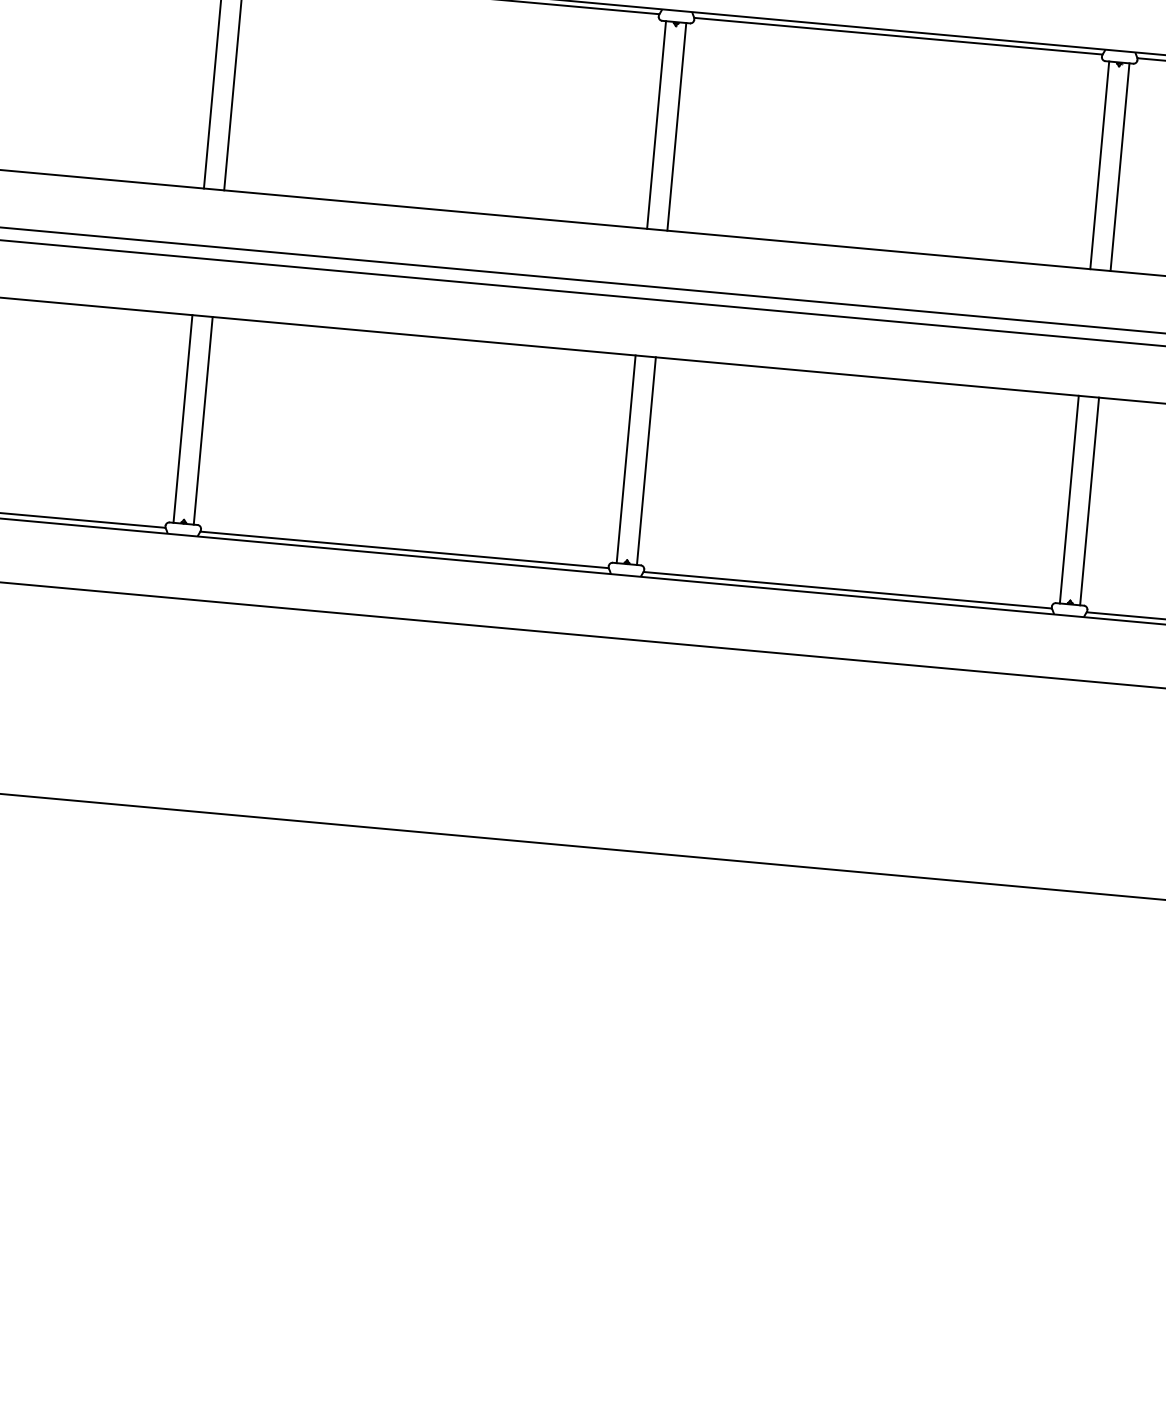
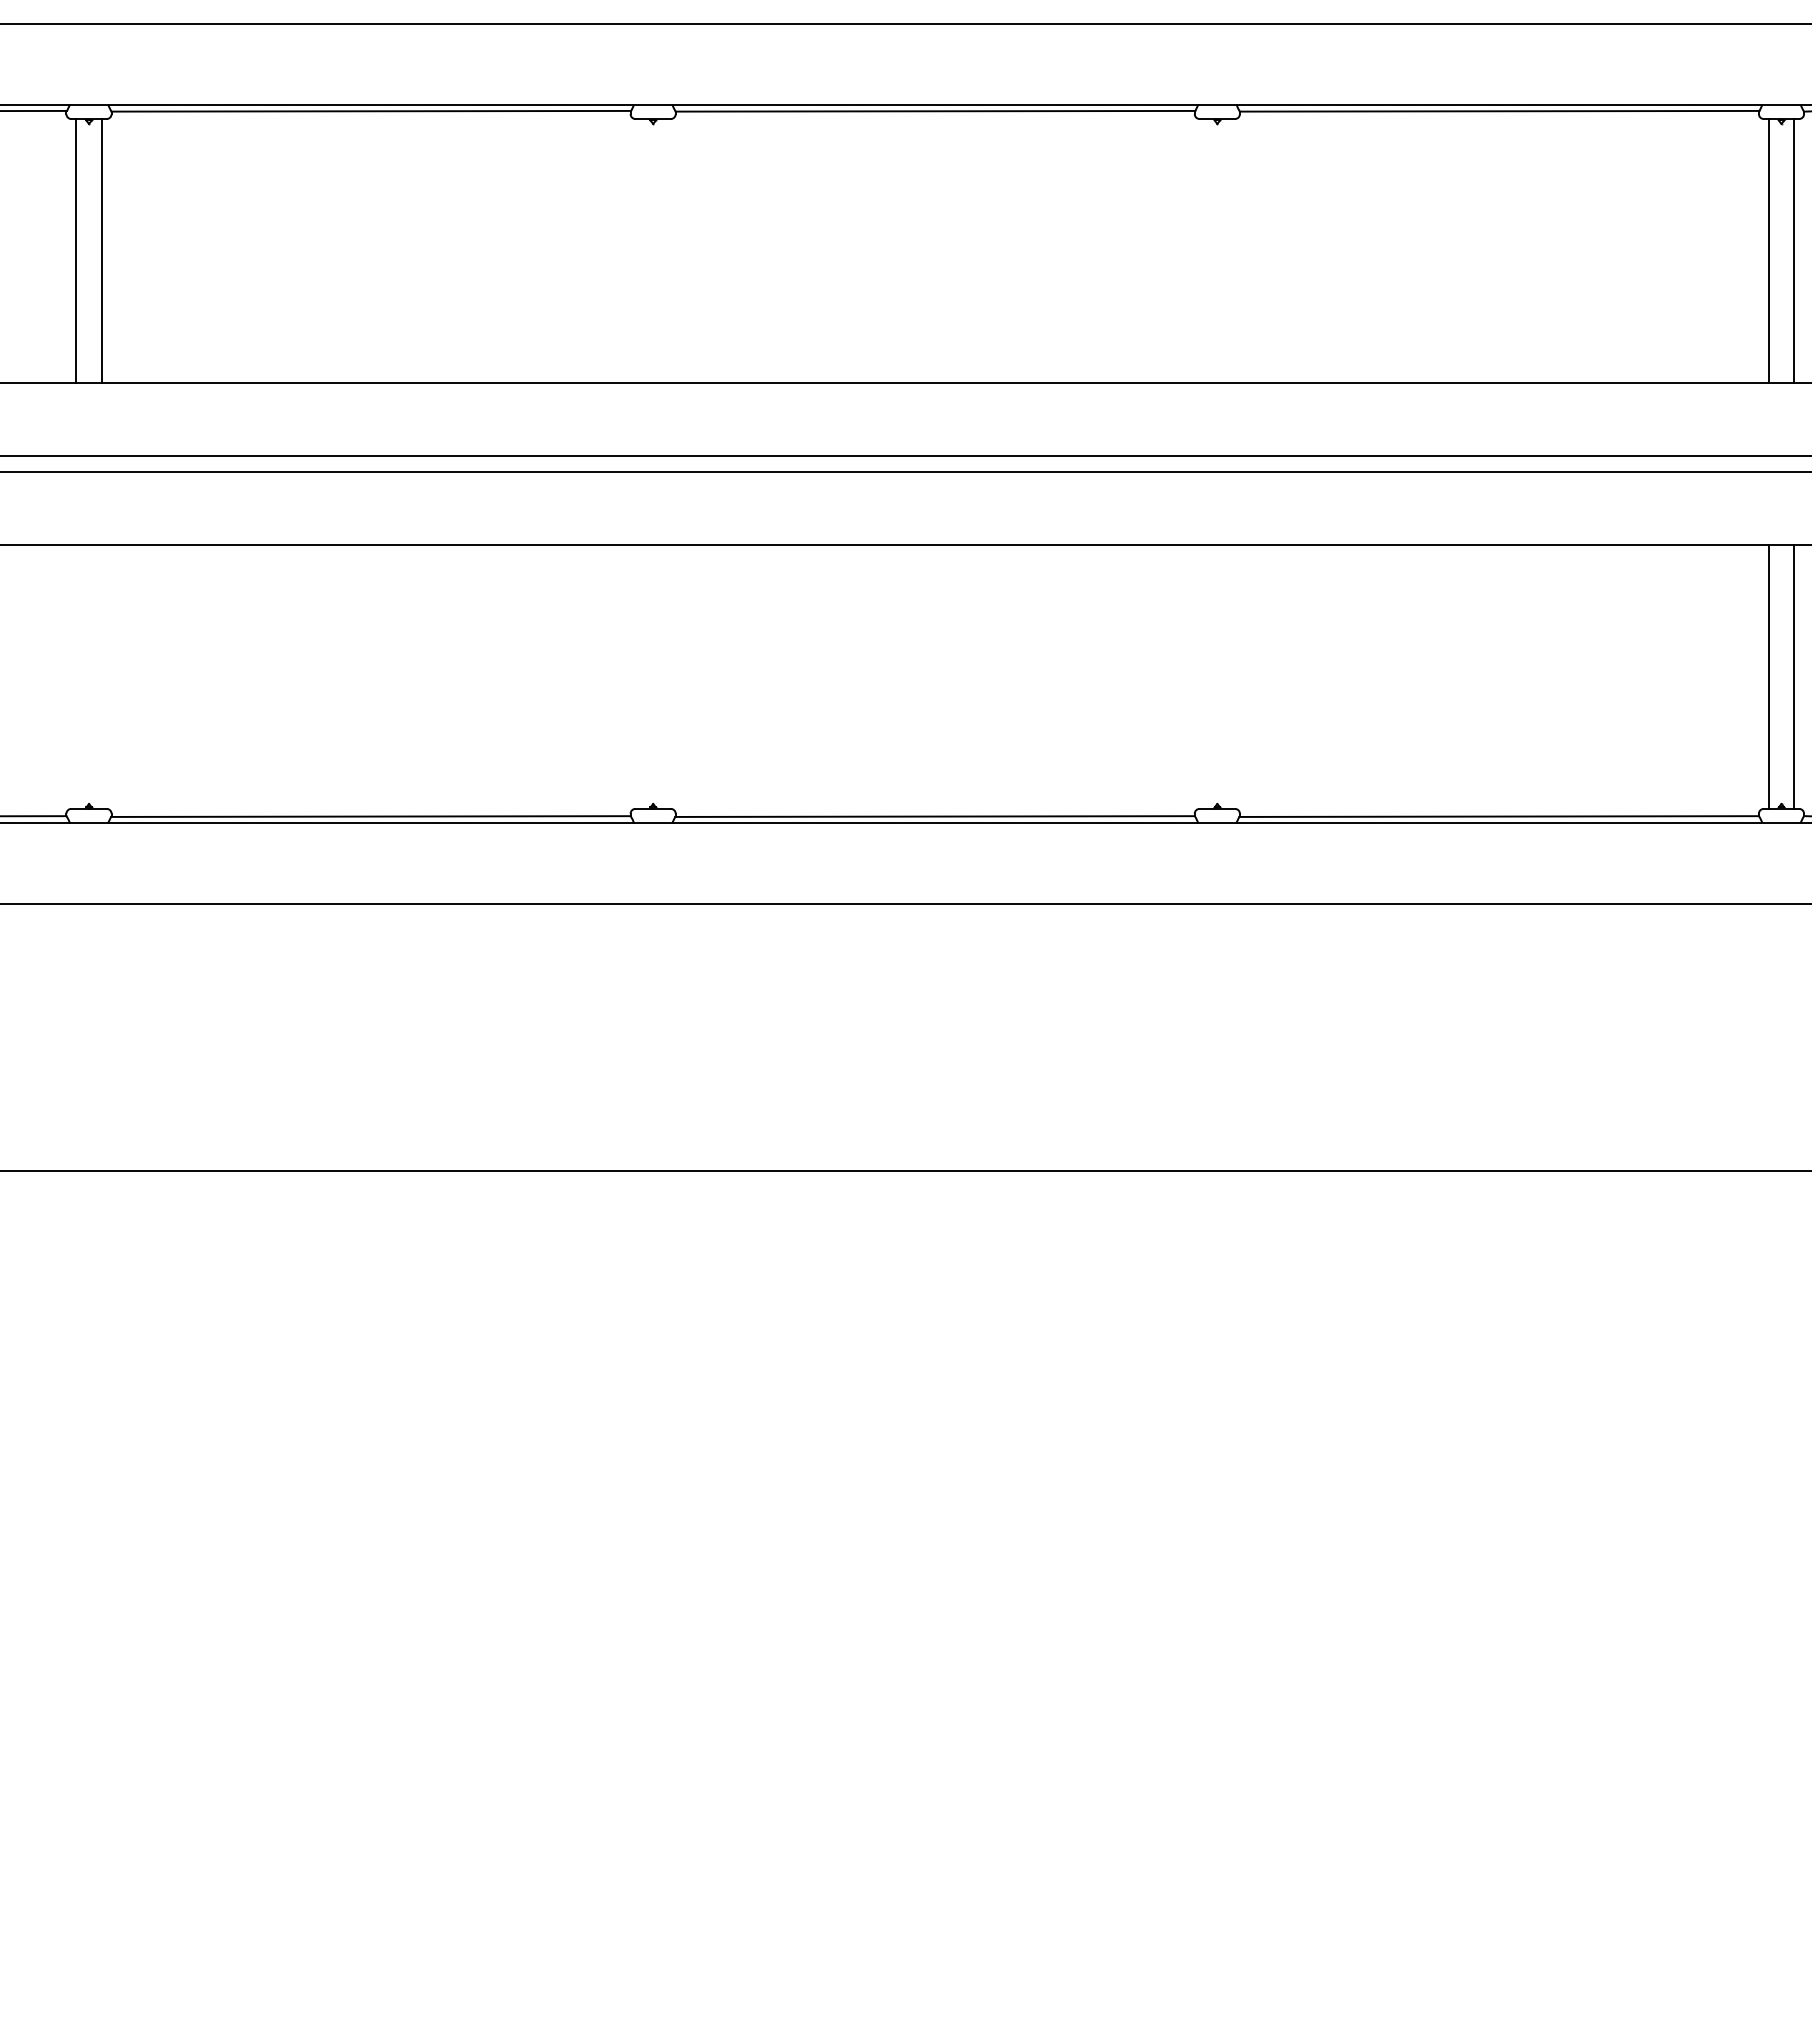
line: (656, 125) -> (640, 251), removed
line: (677, 127) -> (666, 251), removed
line: (1099, 165) -> (1204, 251), removed
line: (1120, 167) -> (1230, 251), removed
line: (183, 418) -> (76, 676), removed
line: (202, 420) -> (101, 676), removed
line: (626, 459) -> (640, 676), removed
line: (646, 461) -> (666, 676), removed
line: (1069, 499) -> (1204, 676), removed
line: (1089, 501) -> (1230, 676), removed

